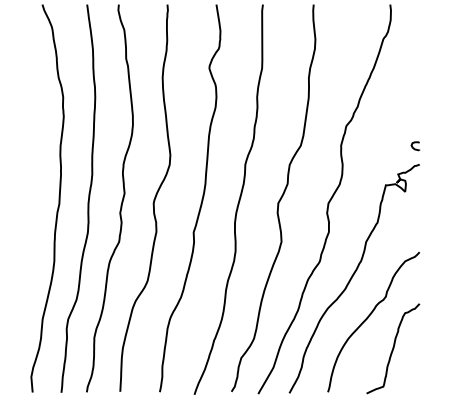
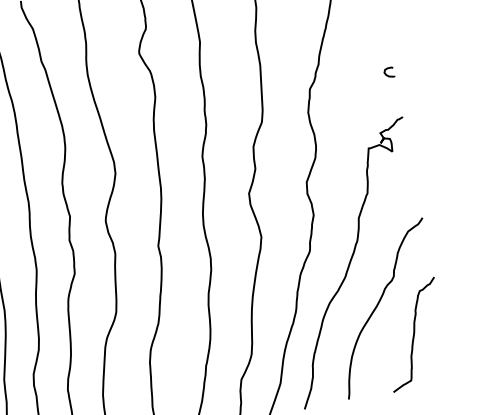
curve: (414, 147) -> (388, 74), moved

